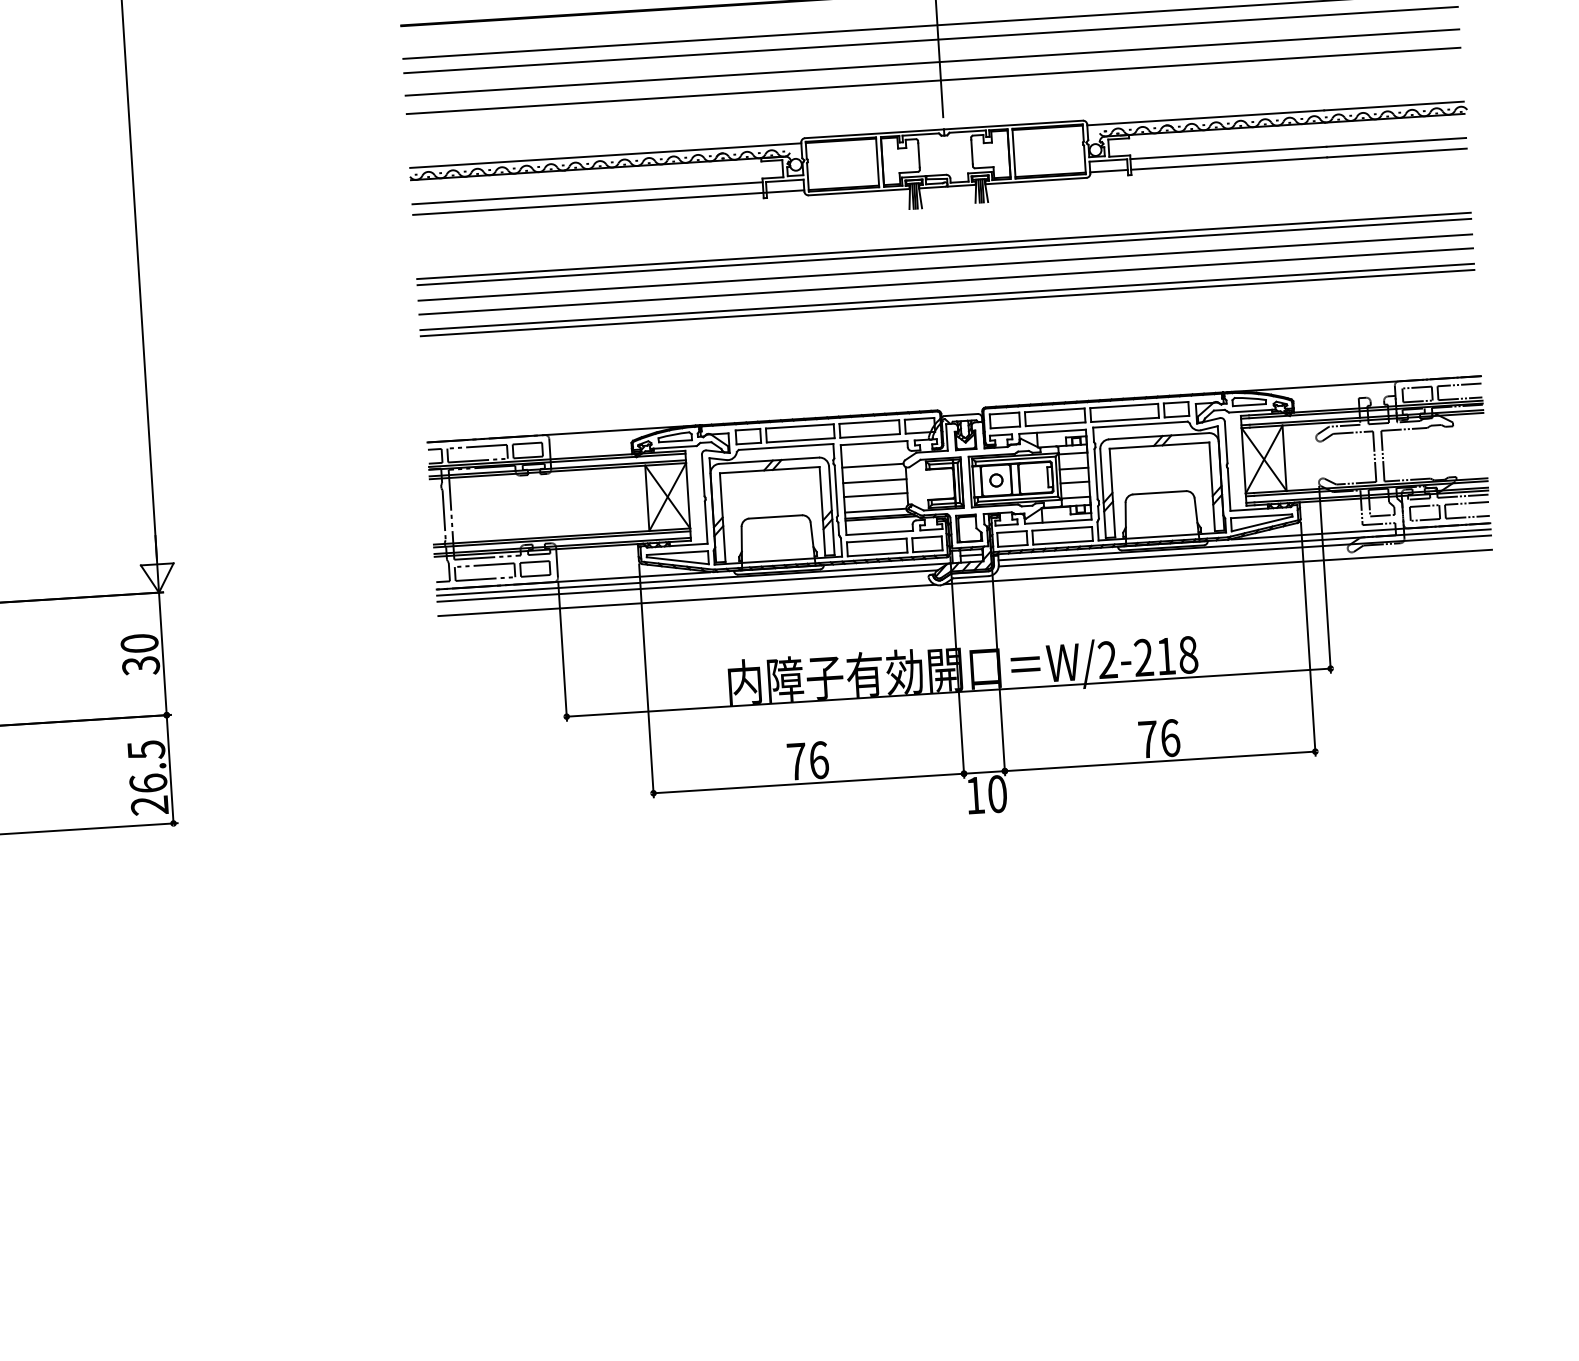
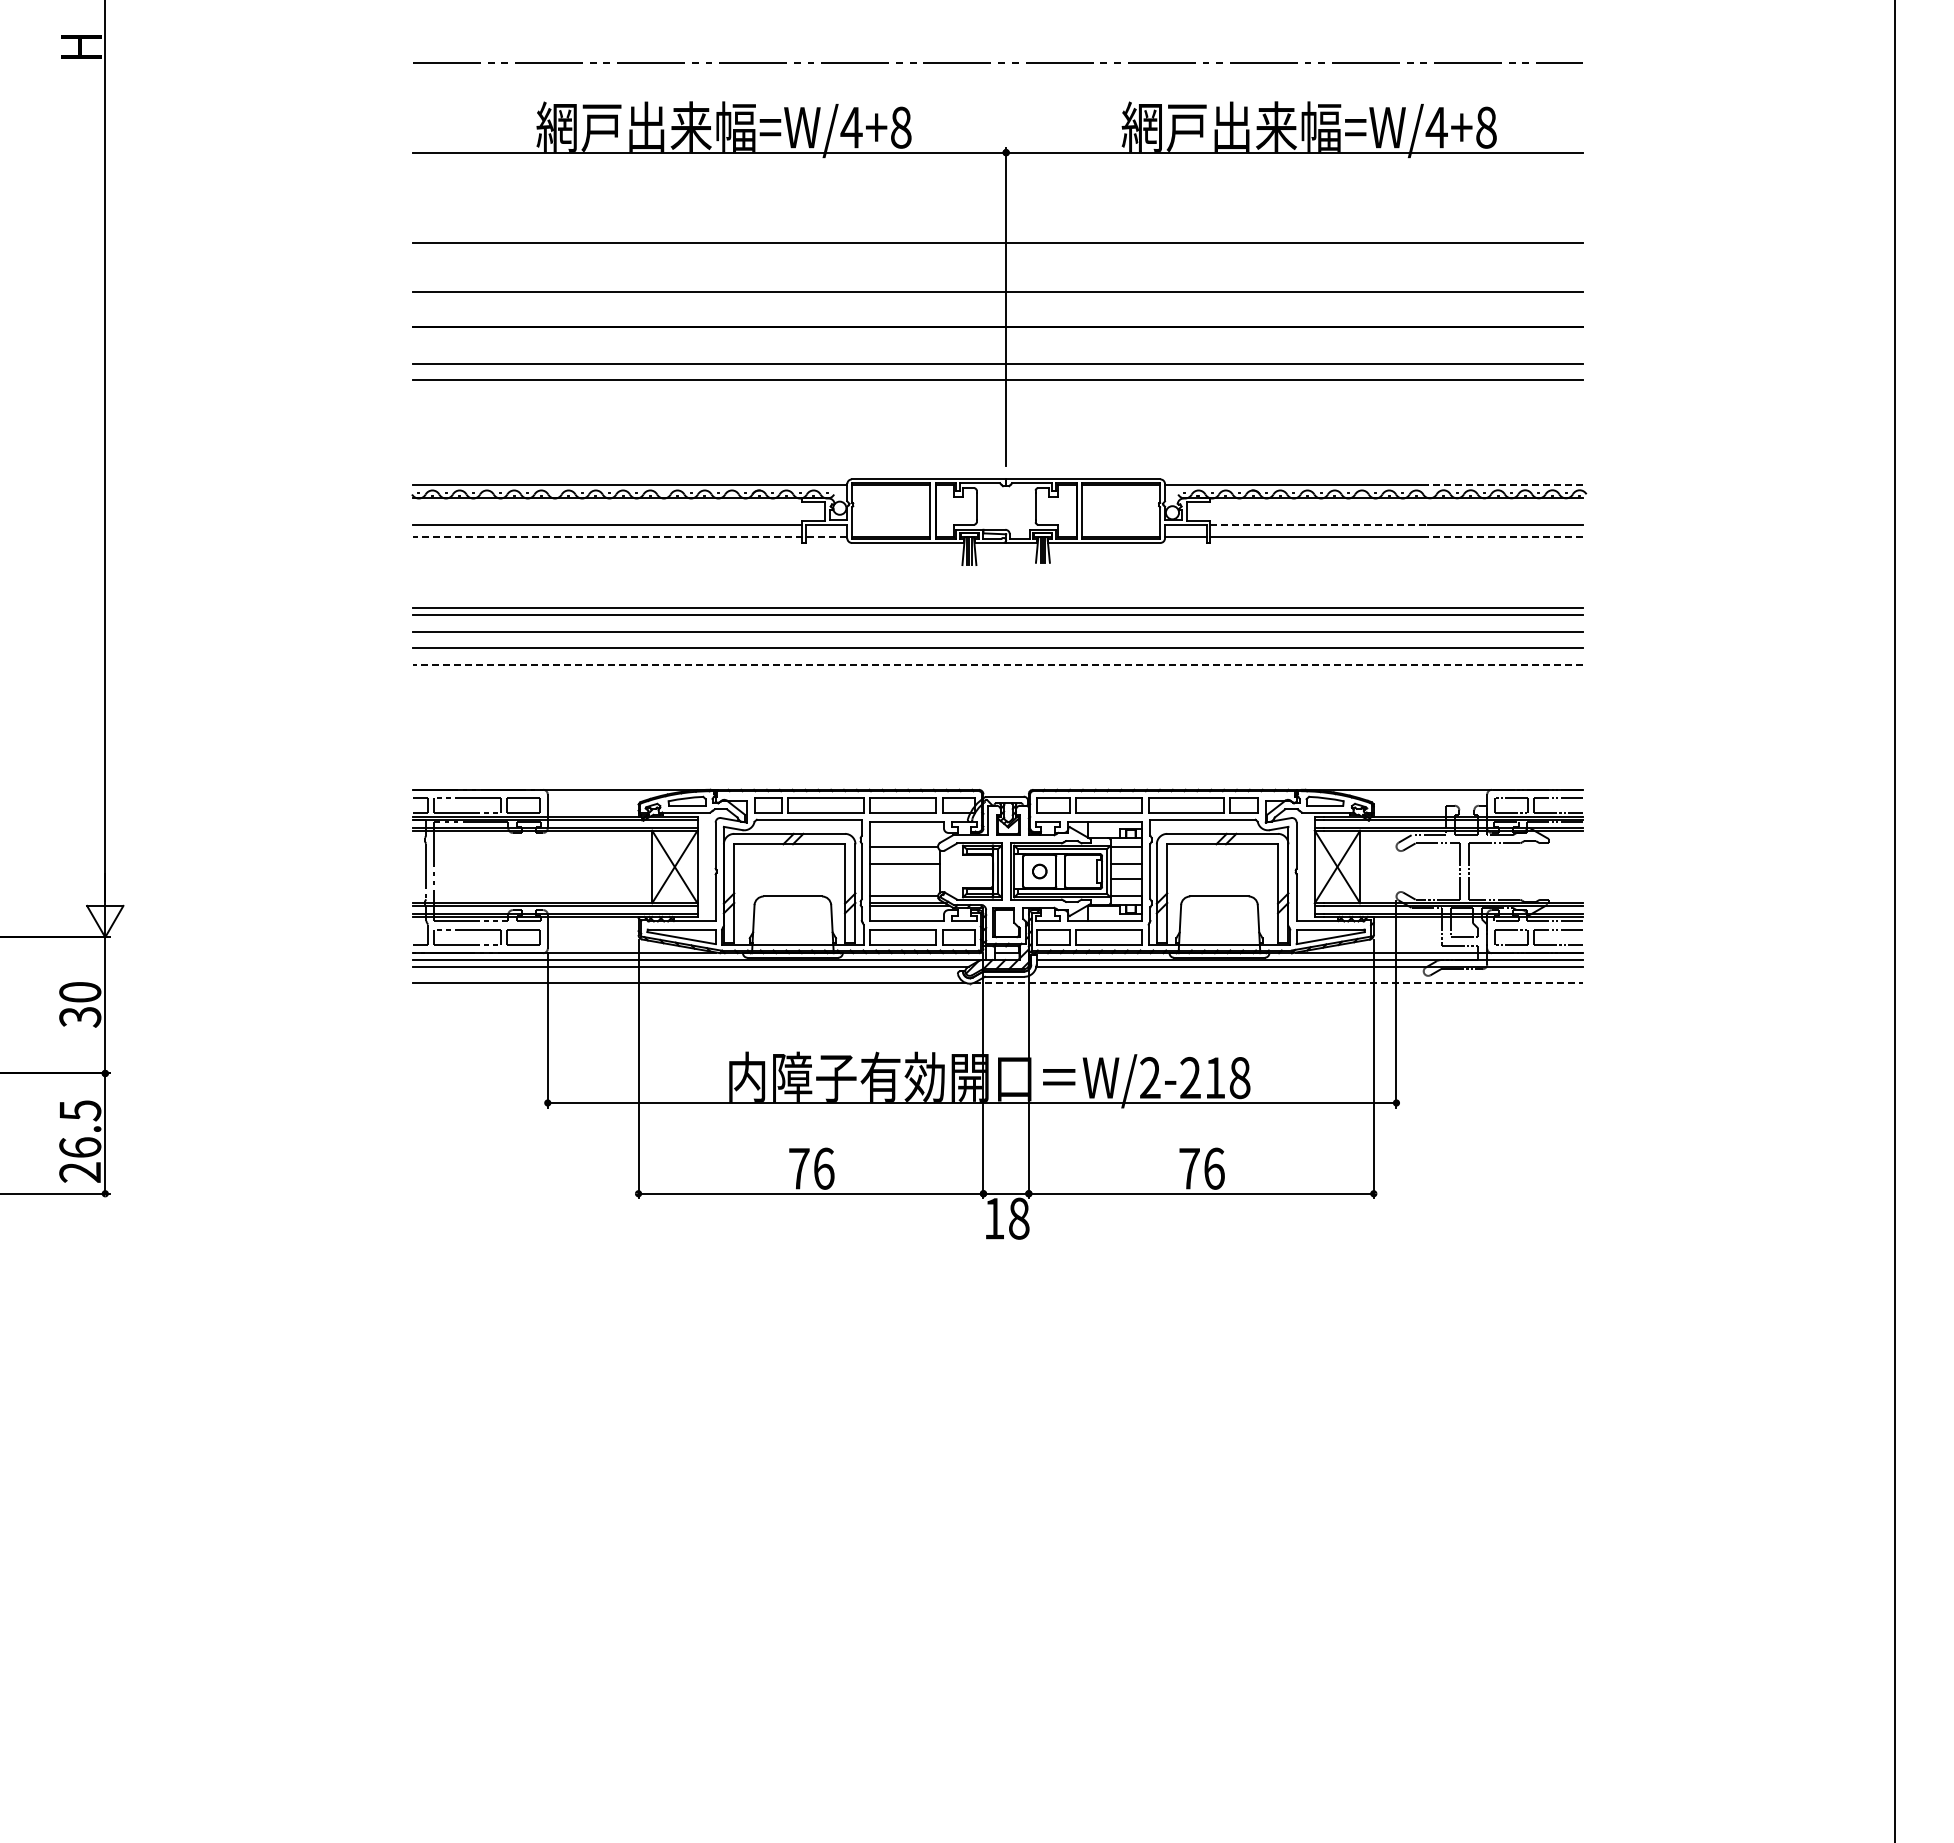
line: (931, 62) -> (997, 404), removed
line: (933, 80) -> (997, 424), removed
line: (1393, 105) -> (1505, 484), solid -> dashed
line: (1228, 153) -> (1319, 525), solid -> dashed
line: (1396, 153) -> (1505, 537), solid -> dashed
line: (608, 203) -> (629, 537), solid -> dashed
line: (946, 297) -> (997, 665), solid -> dashed
line: (947, 302) -> (997, 671), removed
line: (876, 495) -> (905, 879), removed
line: (1218, 566) -> (1279, 982), solid -> dashed
text: (997, 793) -> (1019, 1218), 10 -> 18

